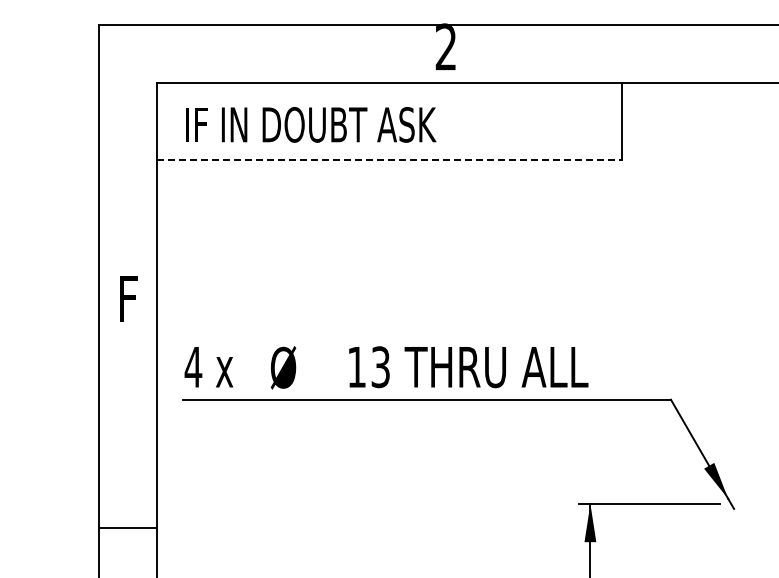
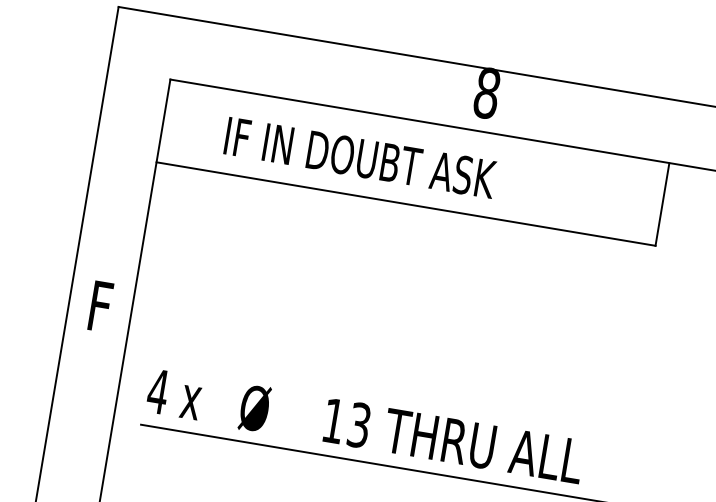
text: (445, 46) -> (486, 92), 2 -> 8
text: (311, 124) -> (360, 157), moved
line: (390, 159) -> (407, 203), dashed -> solid

